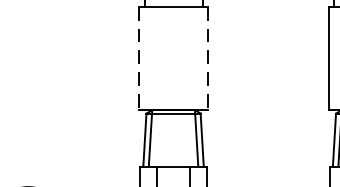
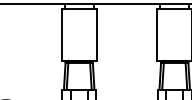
line: (138, 59) -> (61, 35), dashed -> solid
line: (207, 59) -> (96, 35), dashed -> solid

